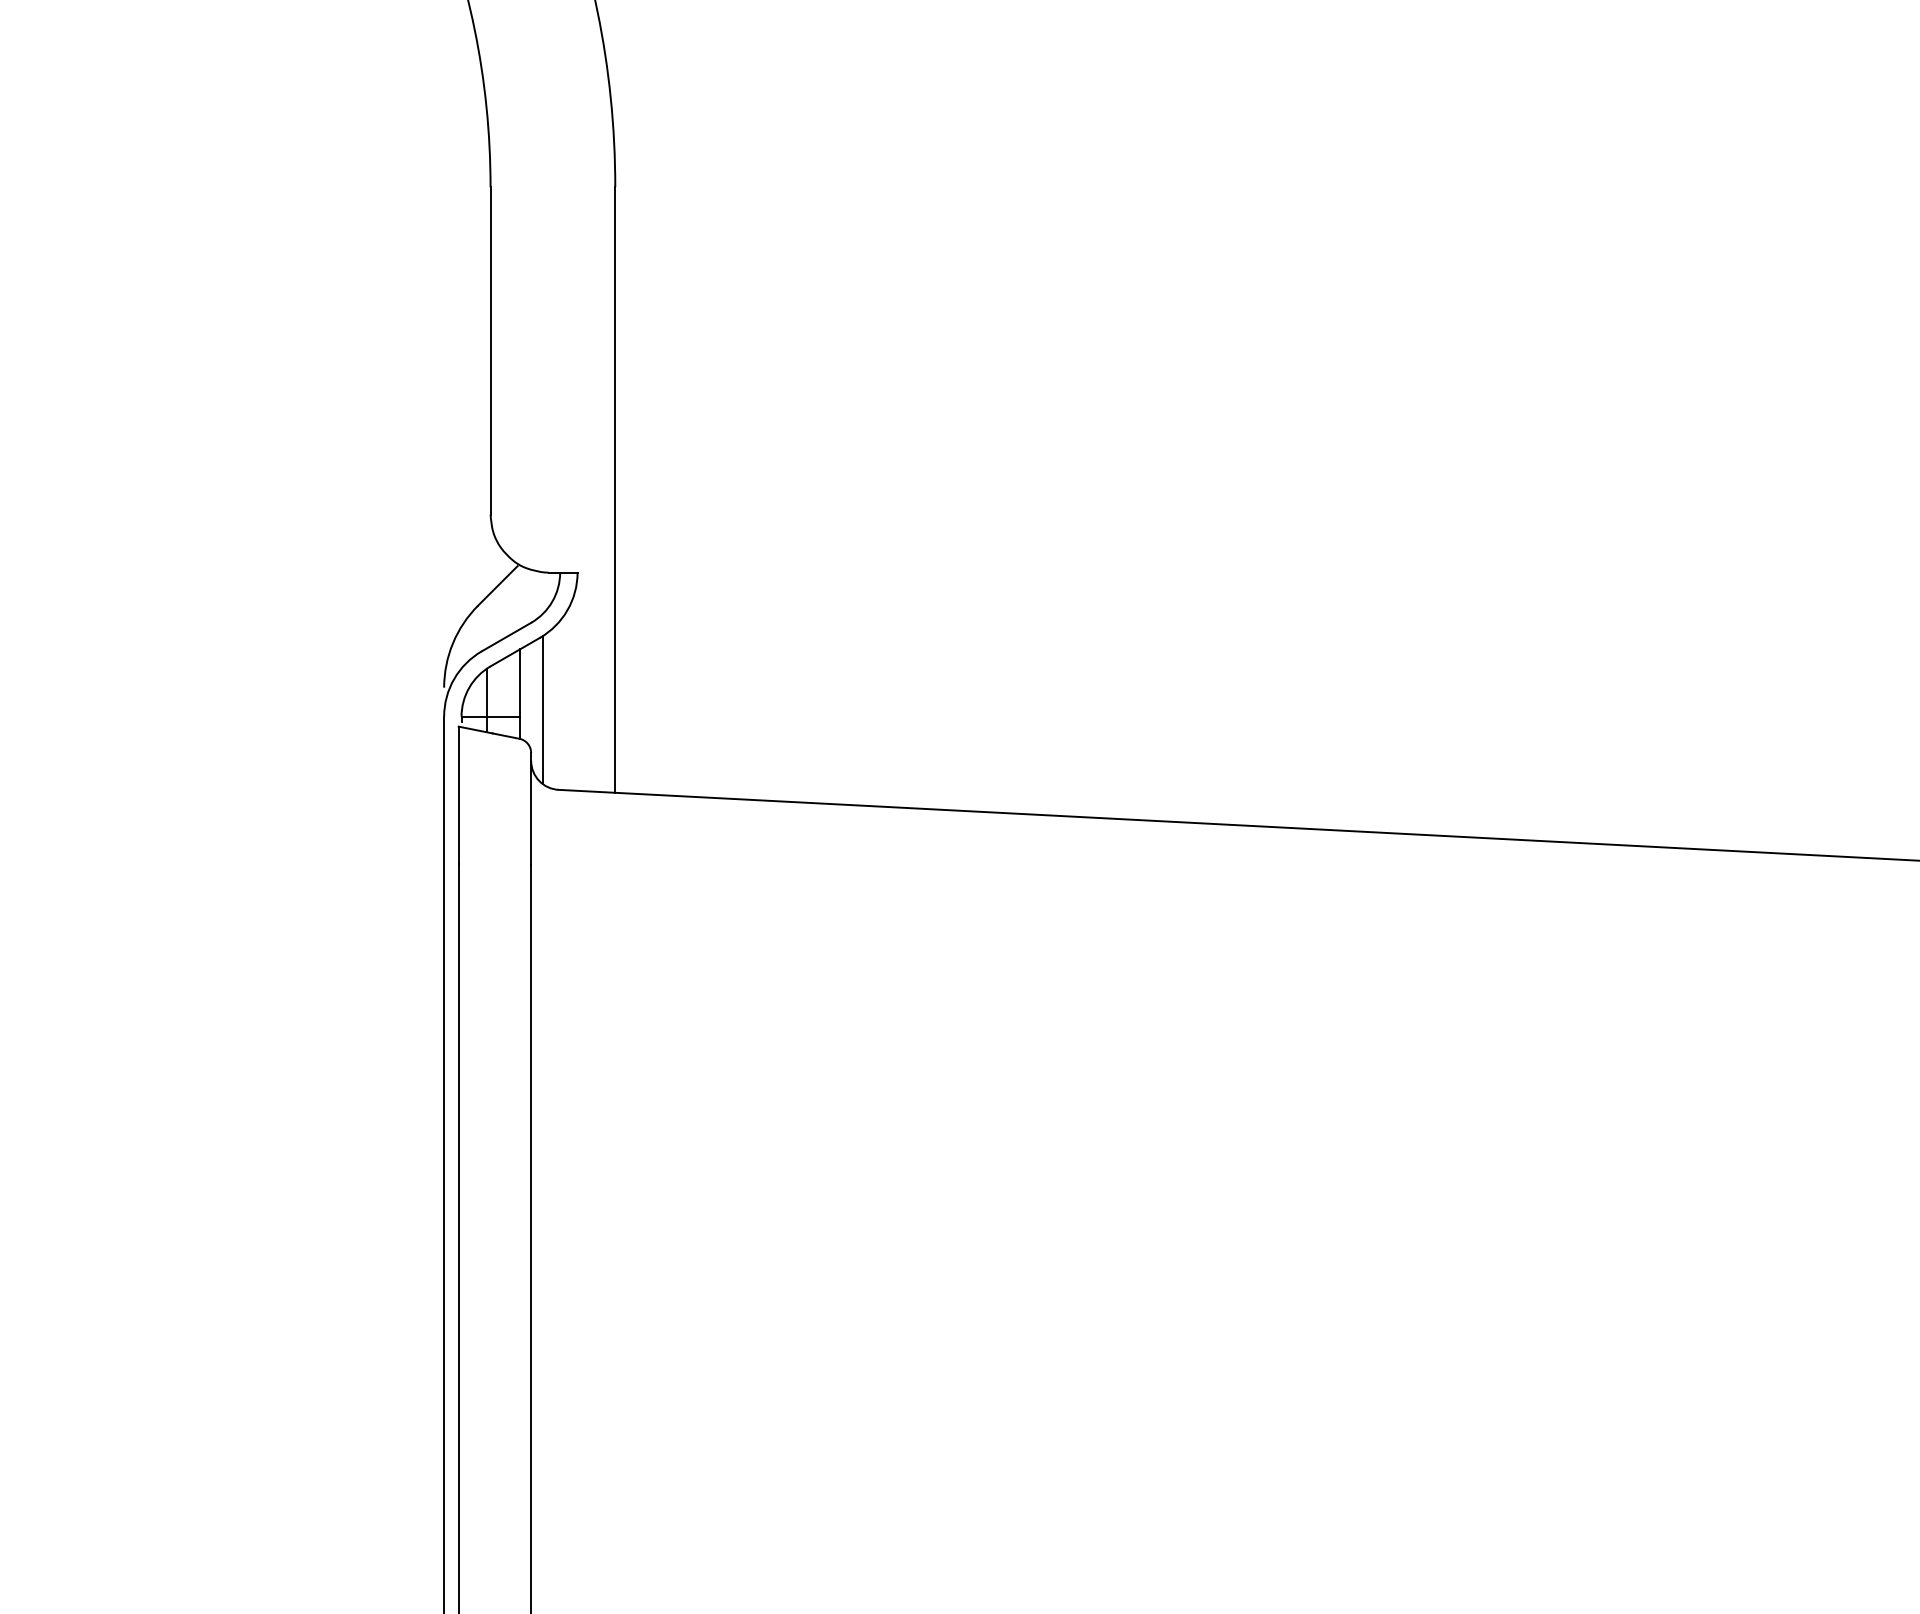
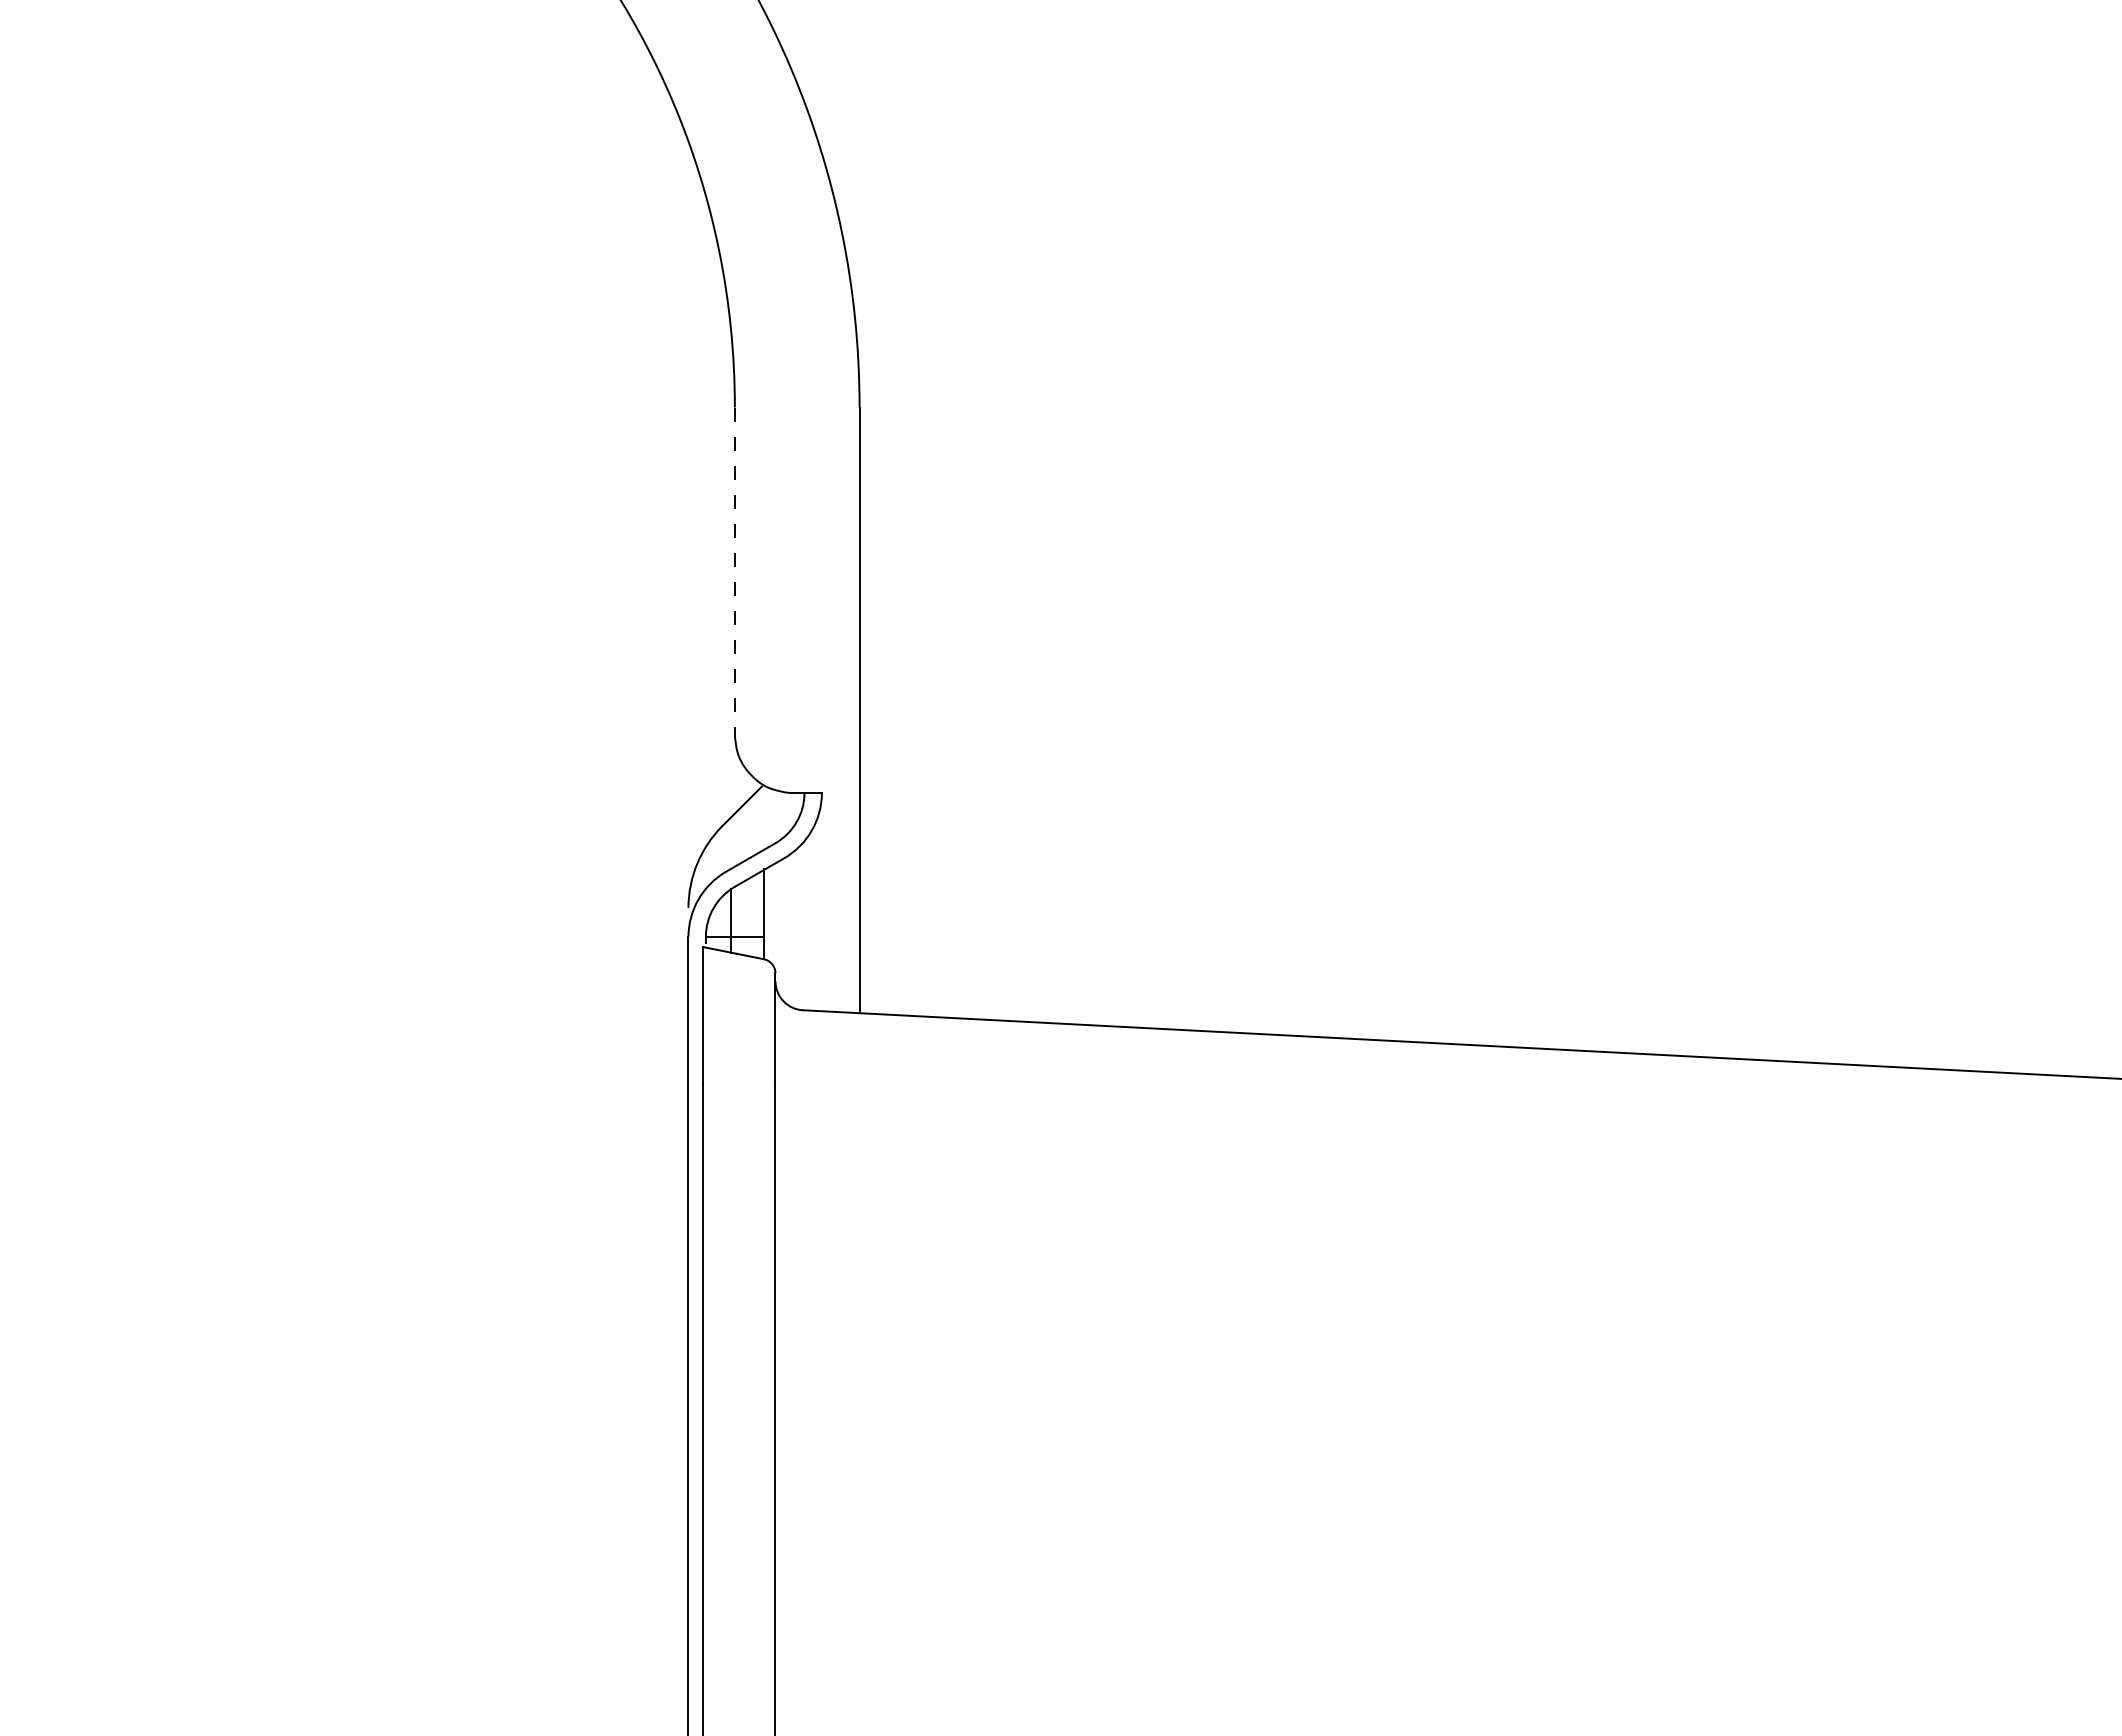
line: (490, 351) -> (734, 571), solid -> dashed
line: (543, 710) -> (787, 930), removed

